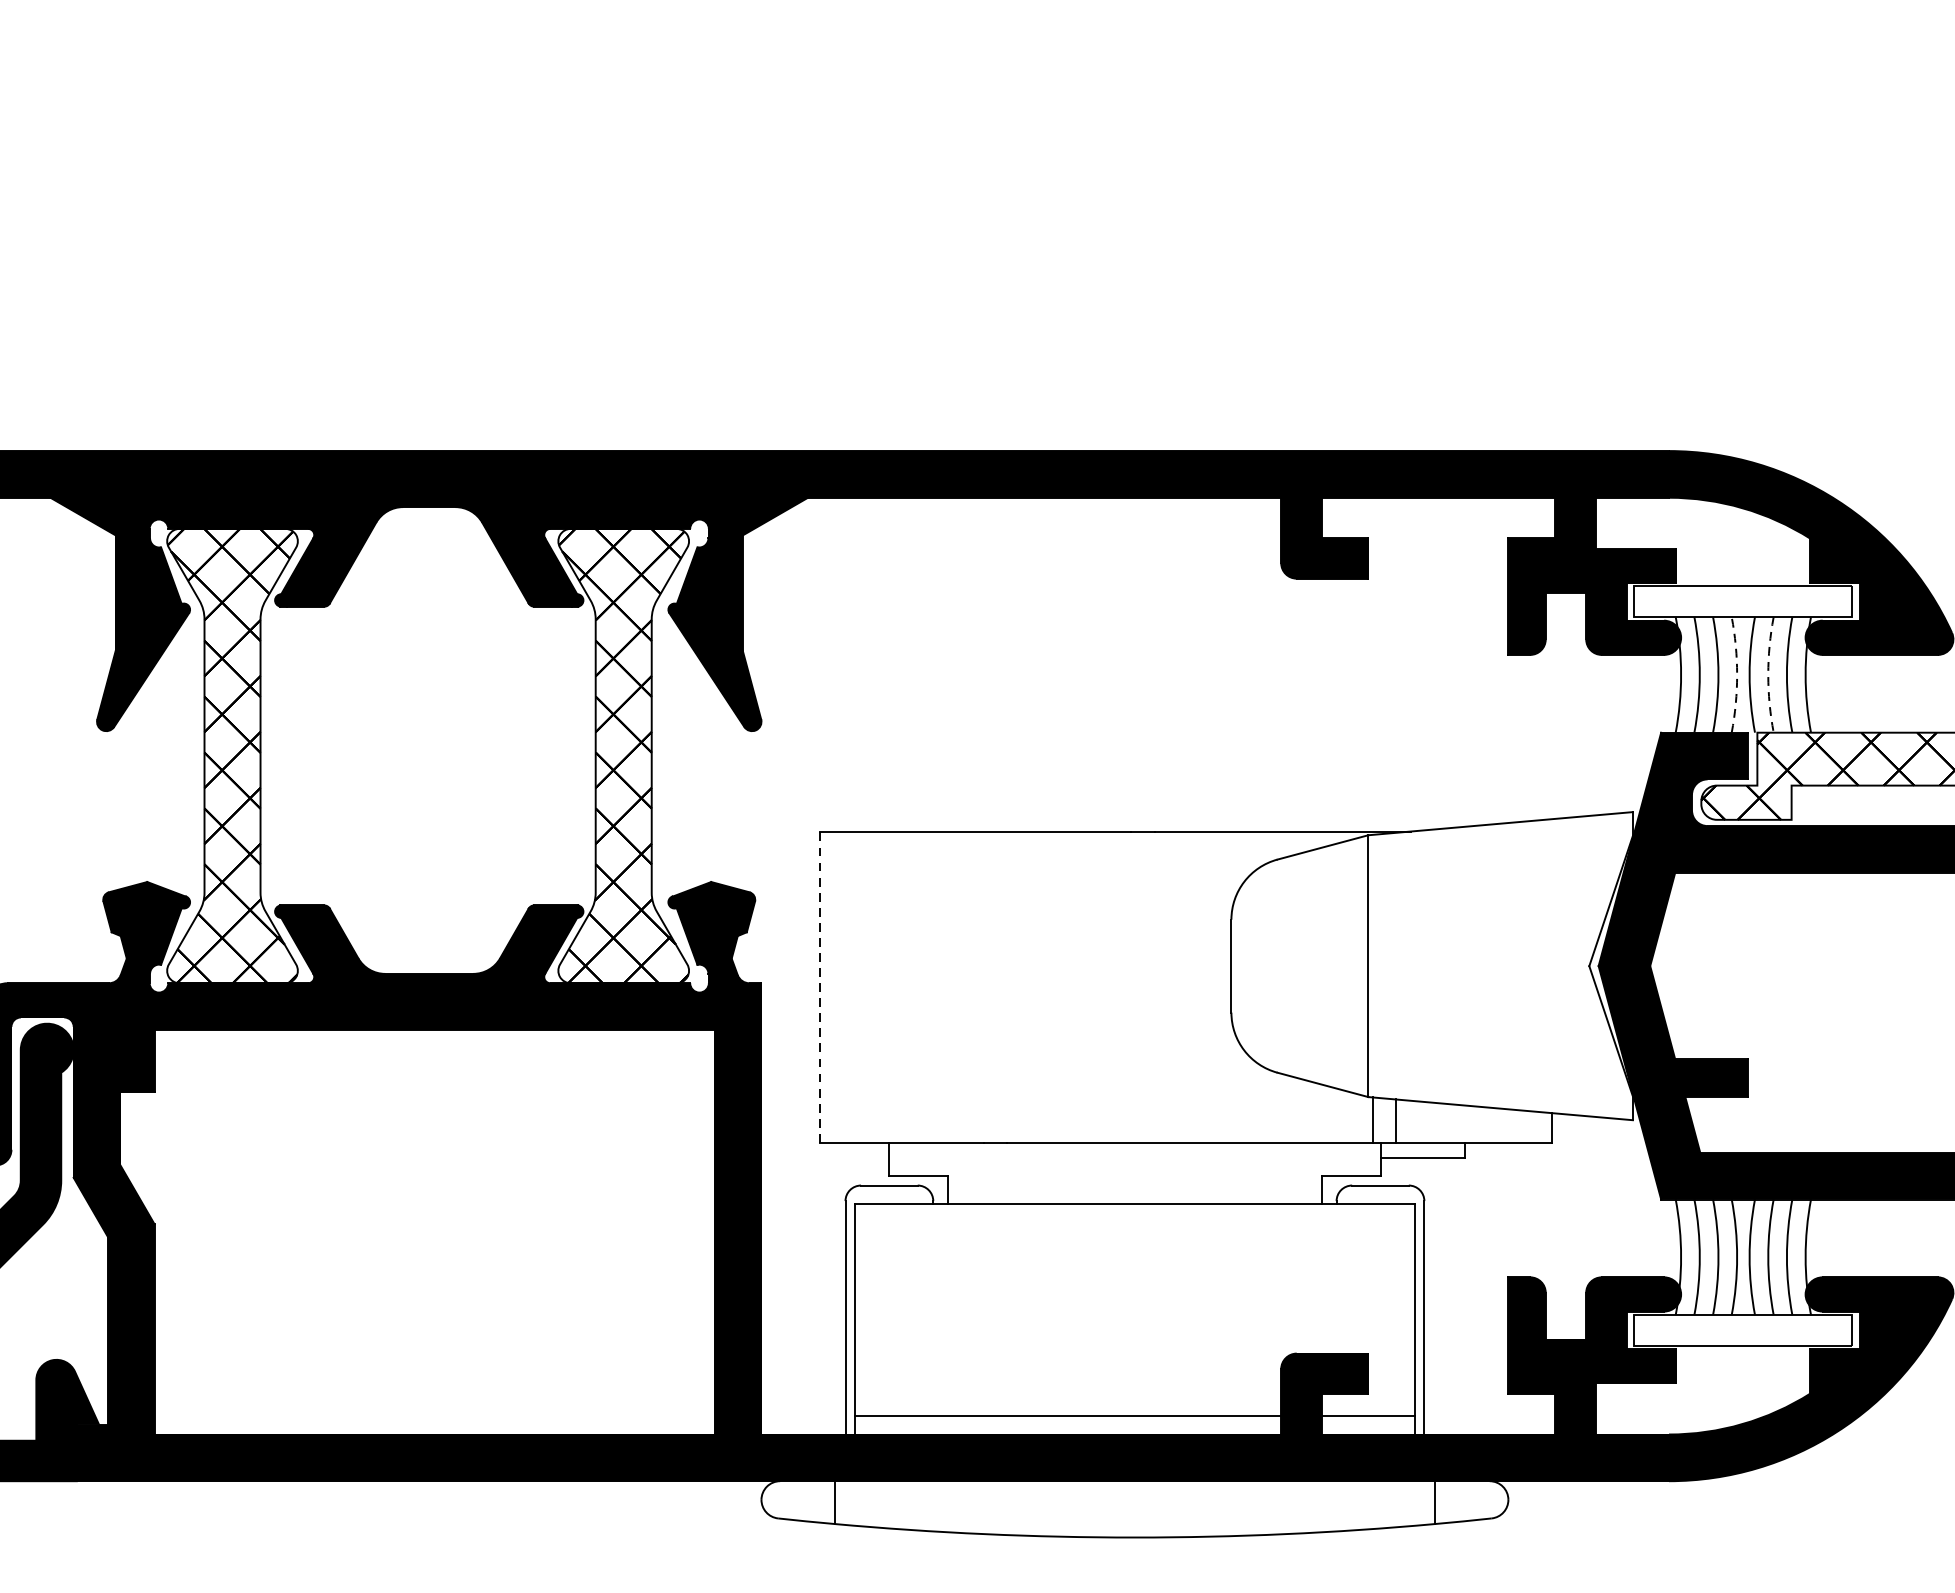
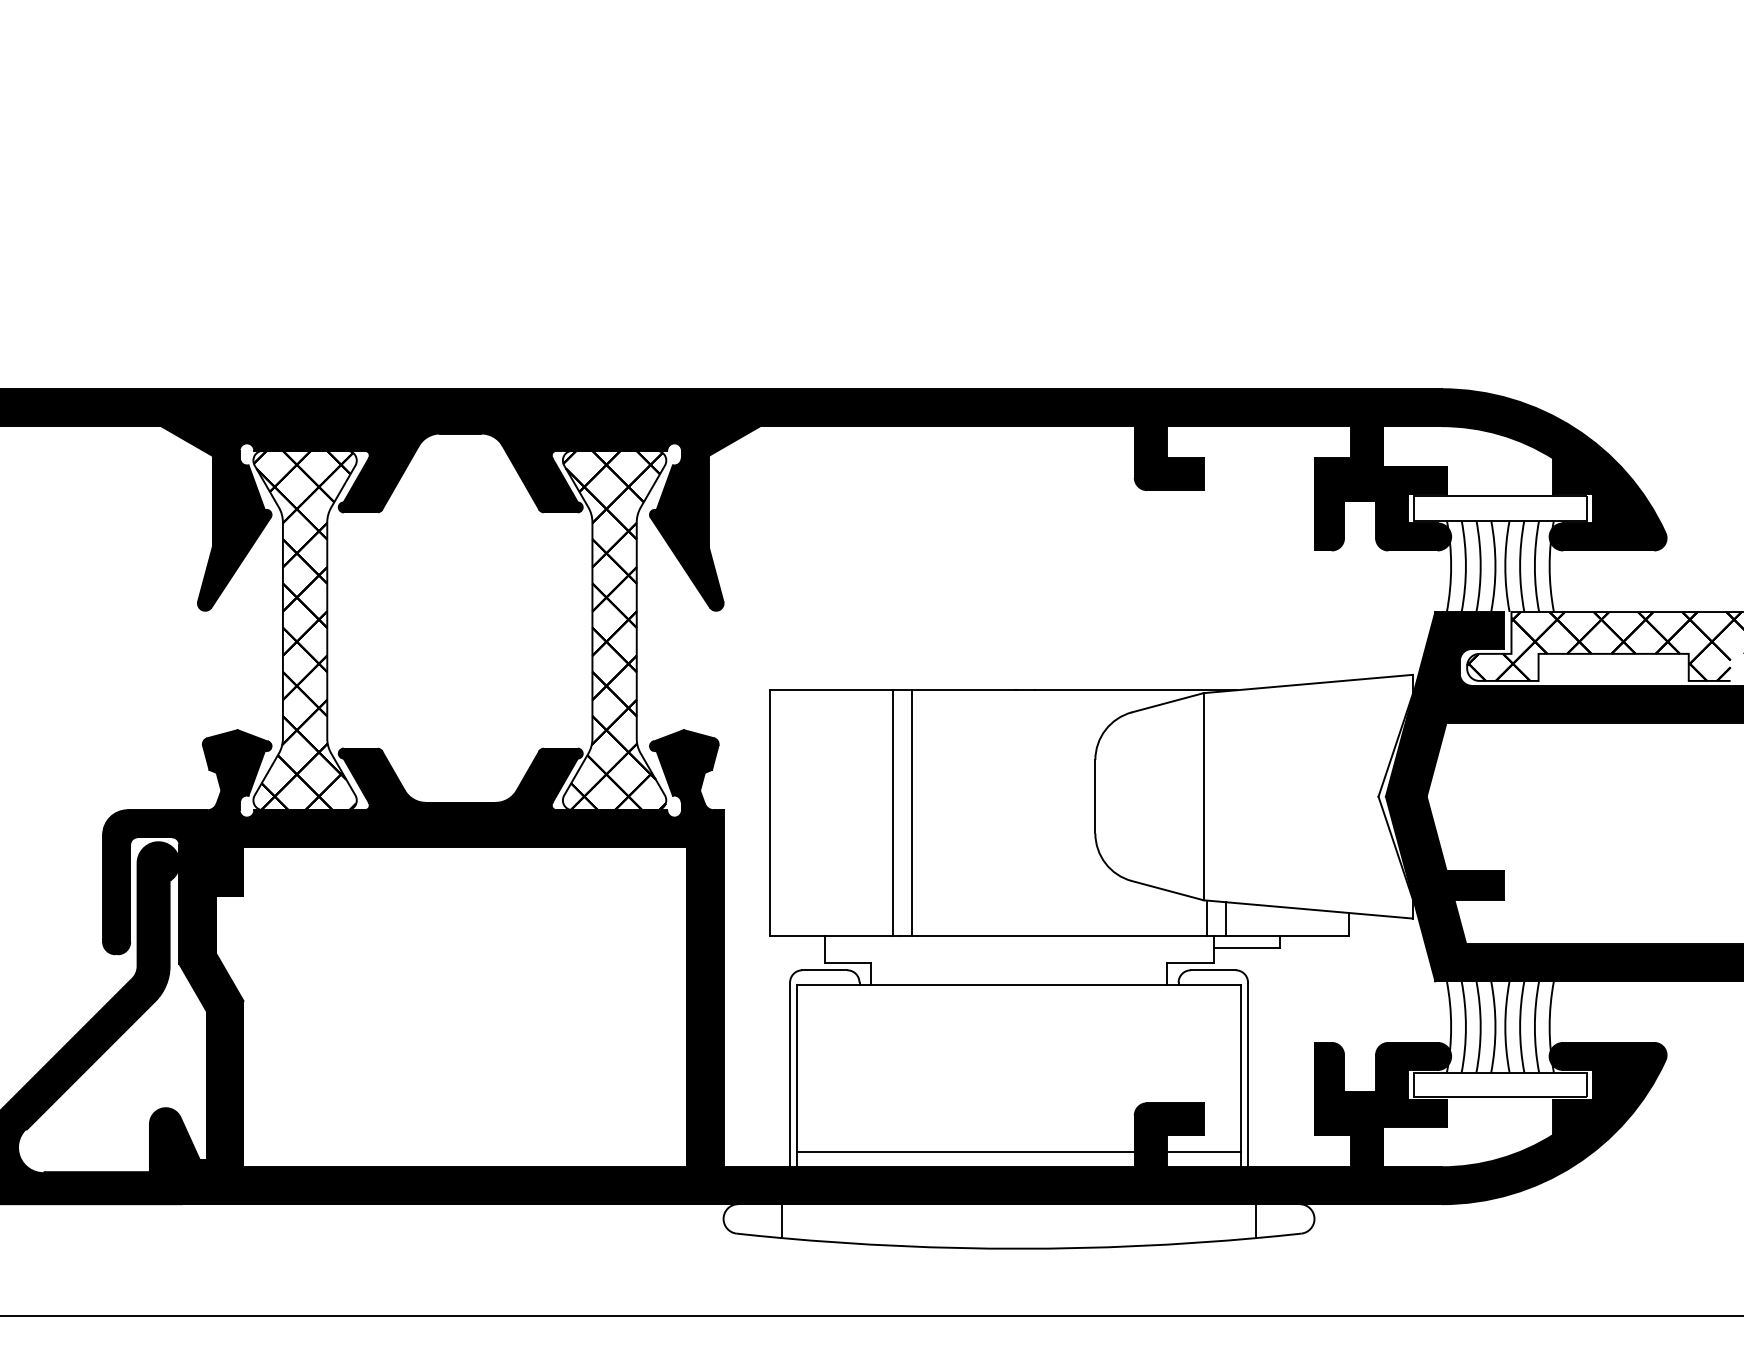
arc: (1737, 675) -> (1495, 566), dashed -> solid
arc: (1768, 675) -> (1520, 566), dashed -> solid
line: (820, 986) -> (770, 812), dashed -> solid
line: (976, 987) -> (893, 813), added
line: (999, 987) -> (911, 813), added

